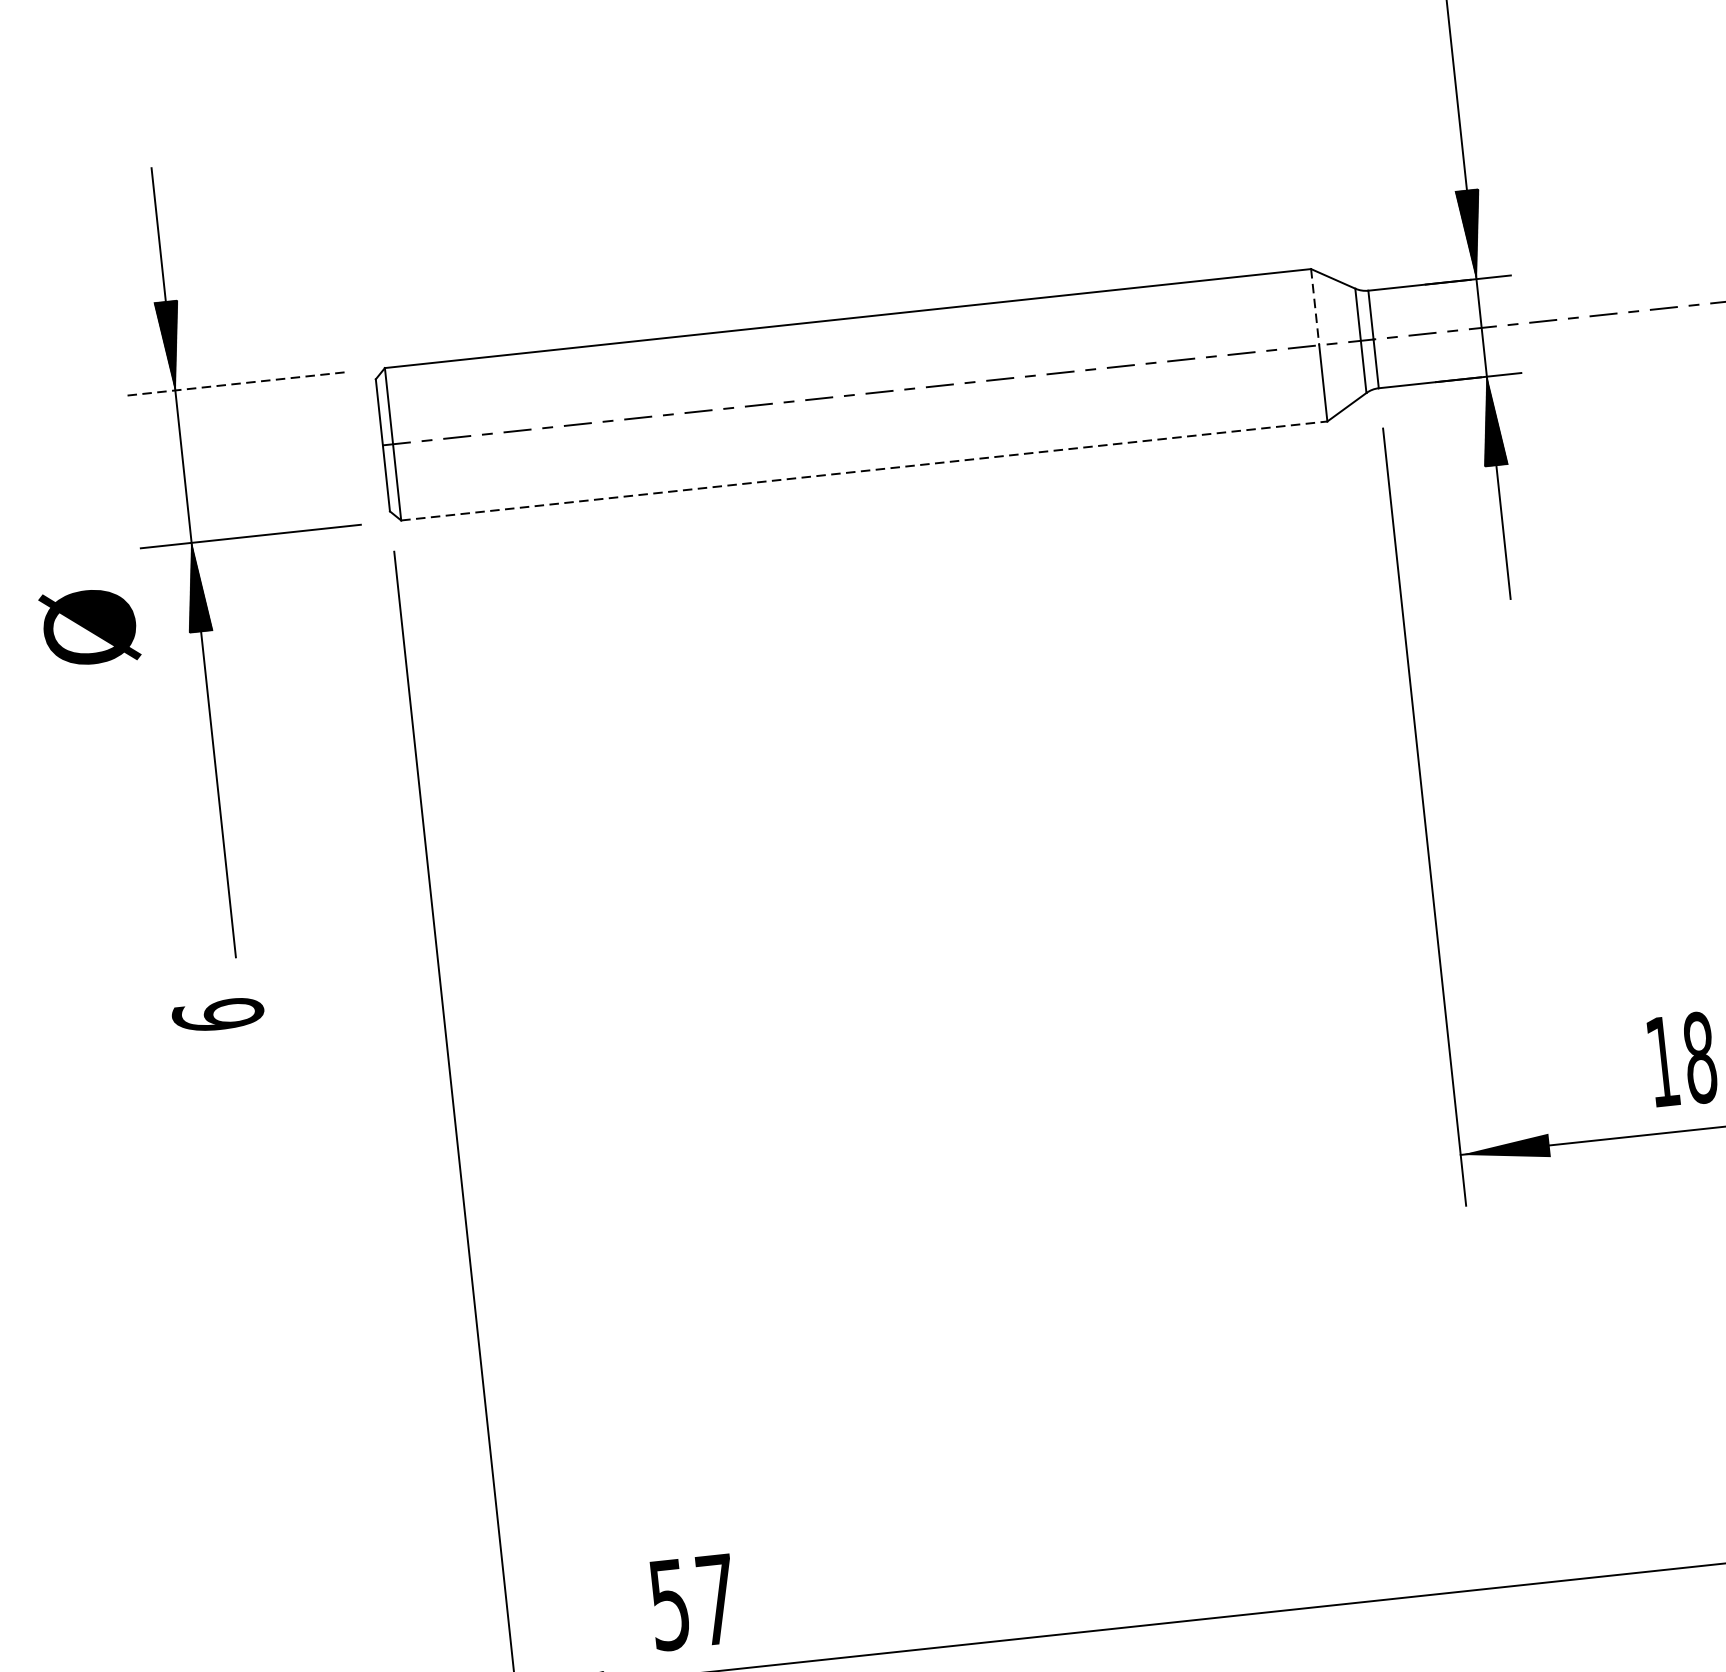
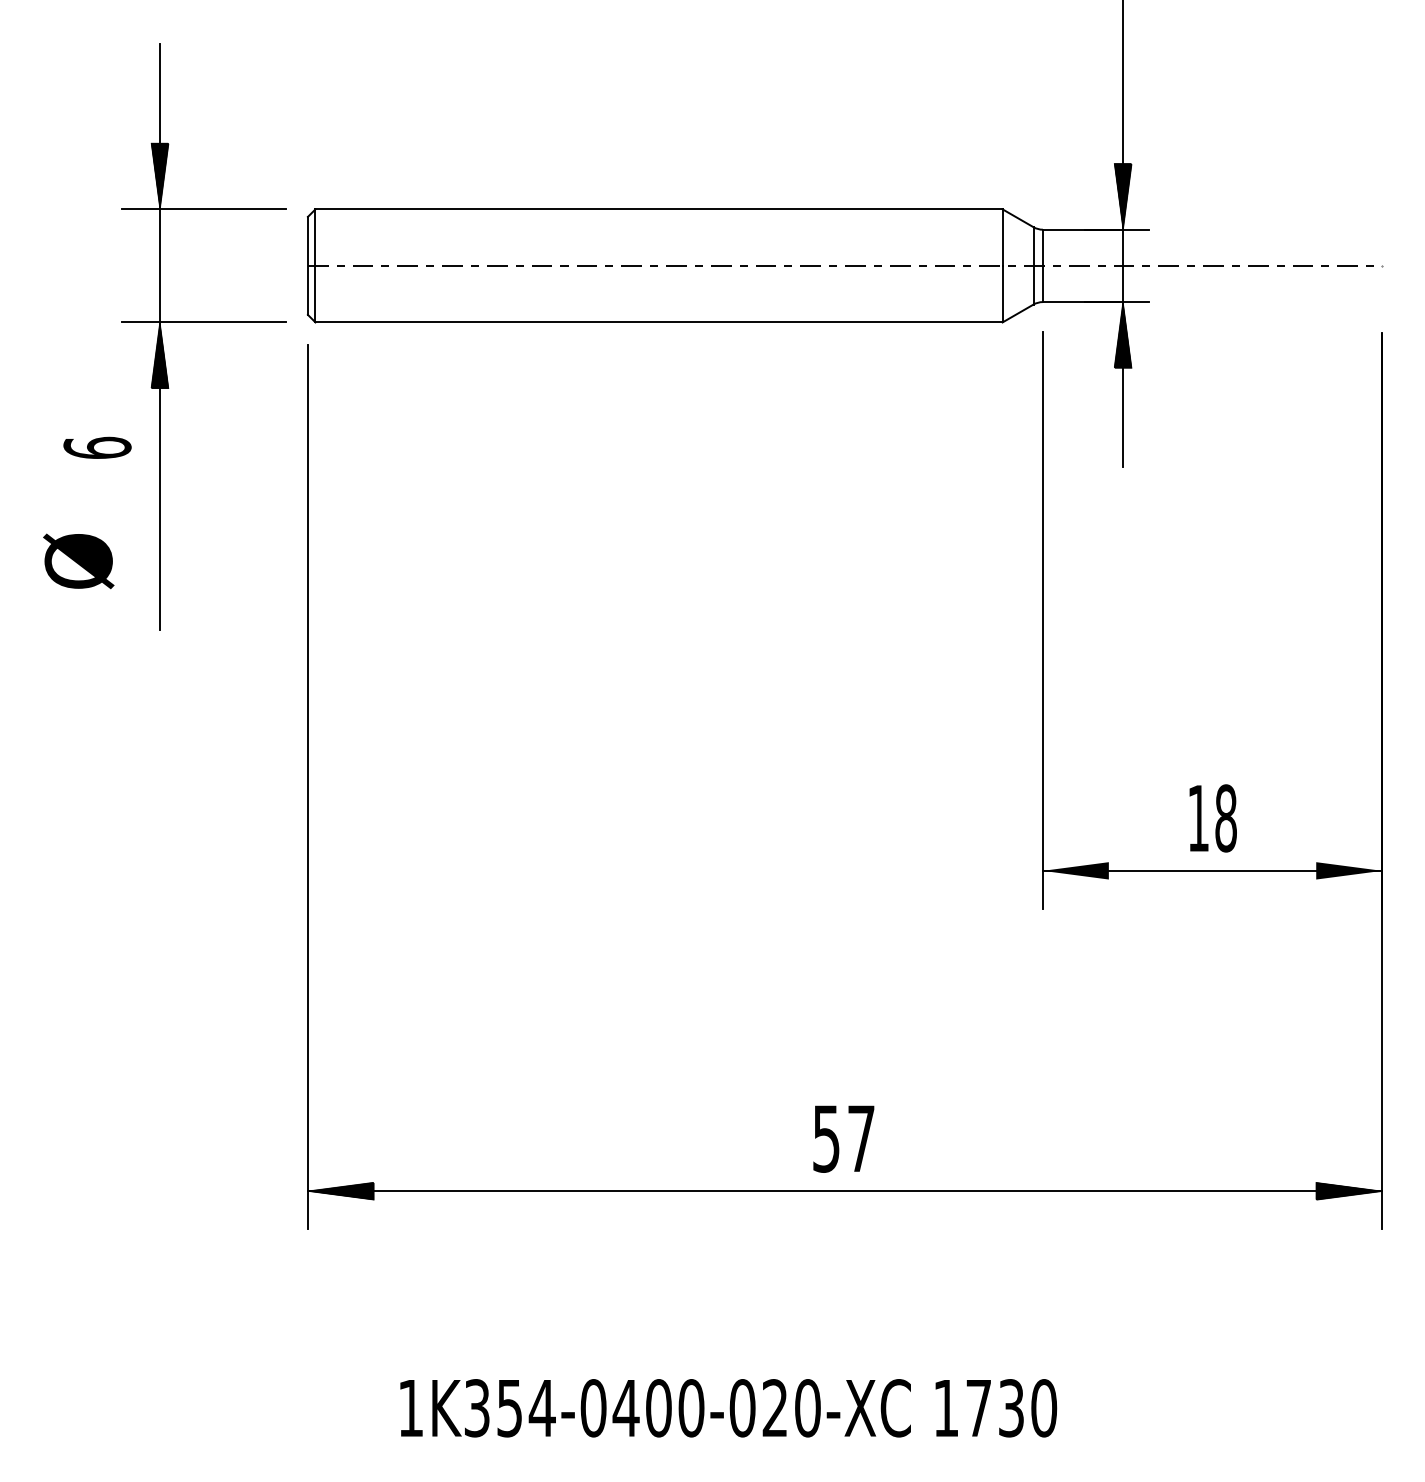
line: (1315, 308) -> (1002, 238), dashed -> solid
line: (233, 384) -> (203, 209), dashed -> solid
line: (864, 471) -> (659, 322), dashed -> solid
text: (89, 627) -> (78, 561), moved
text: (218, 1014) -> (97, 447), moved
text: (692, 1601) -> (843, 1138), moved

